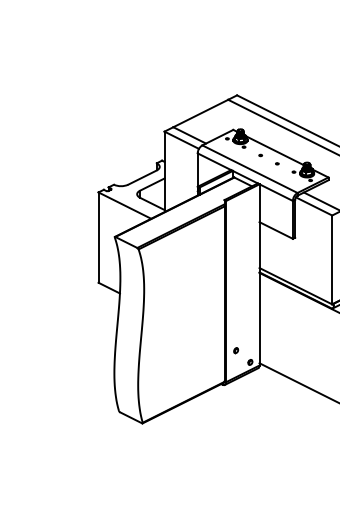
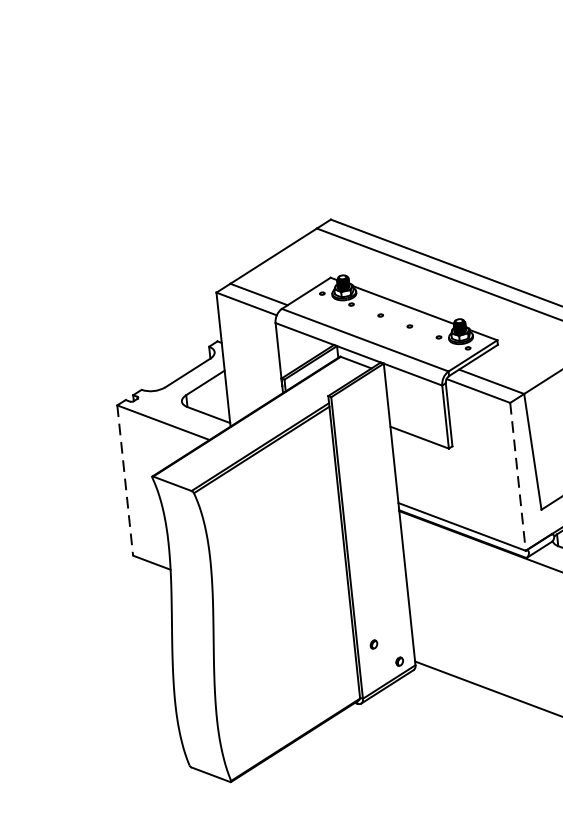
line: (98, 238) -> (125, 482), solid -> dashed
line: (332, 260) -> (518, 477), solid -> dashed

